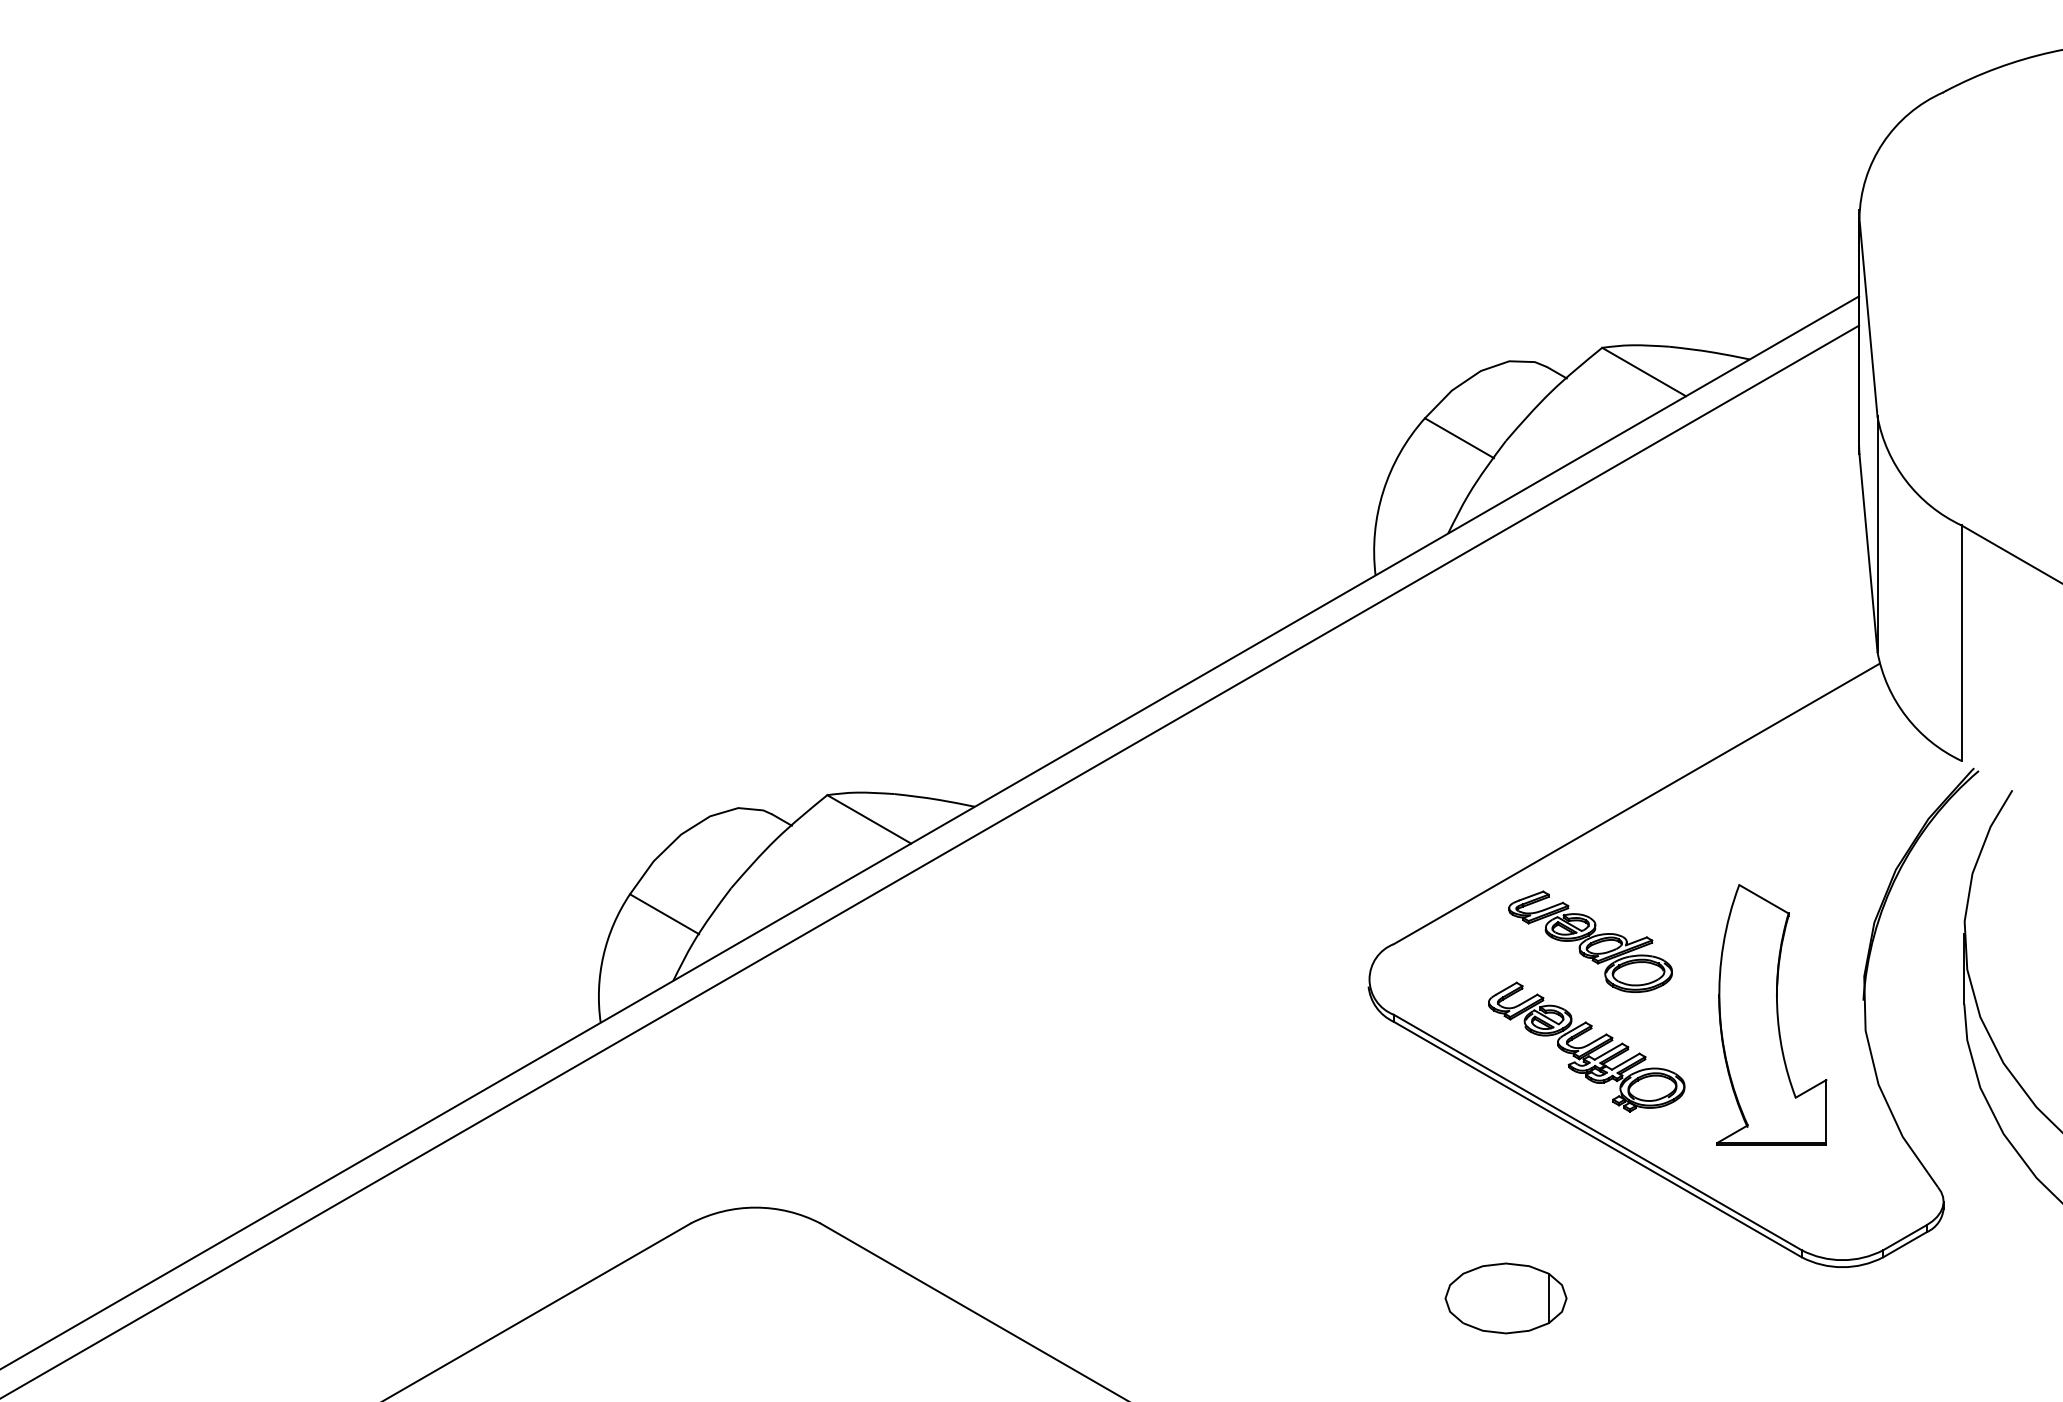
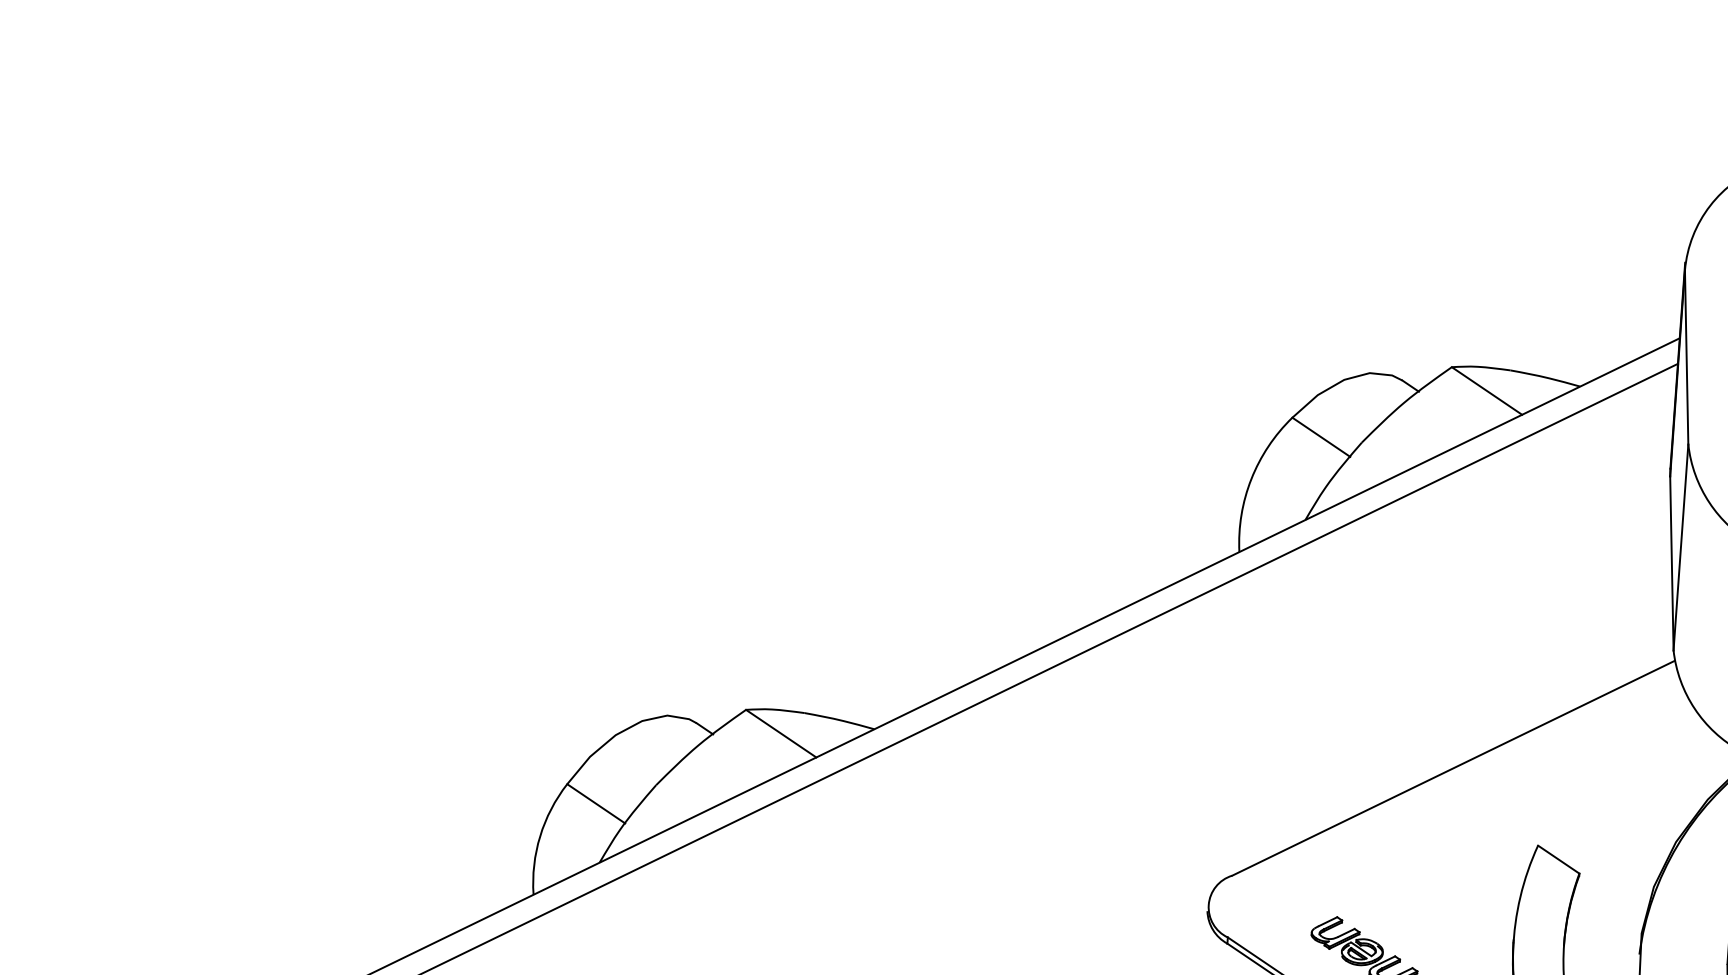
part: (1590, 941) -> (1404, 885), removed

